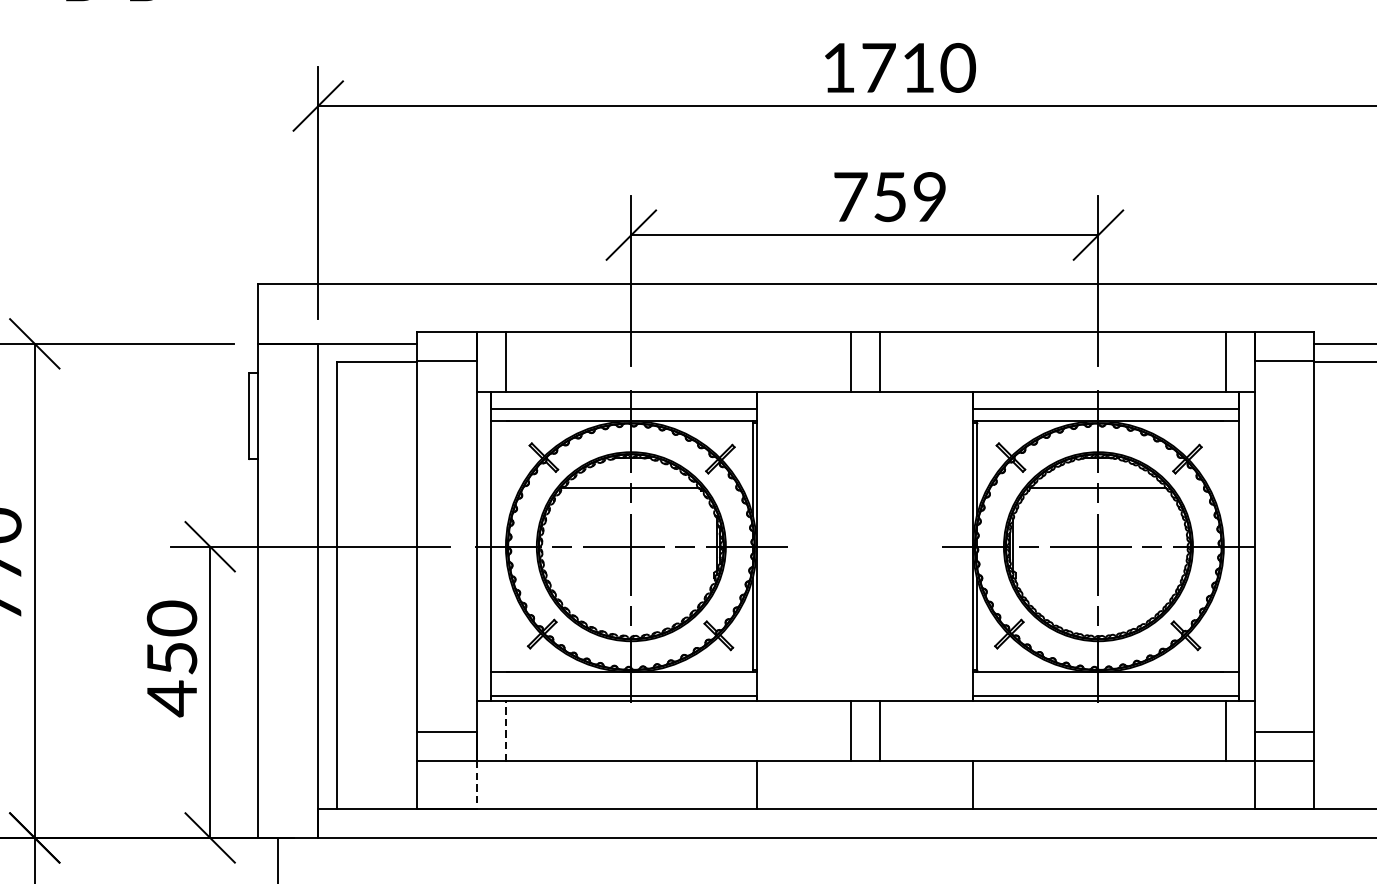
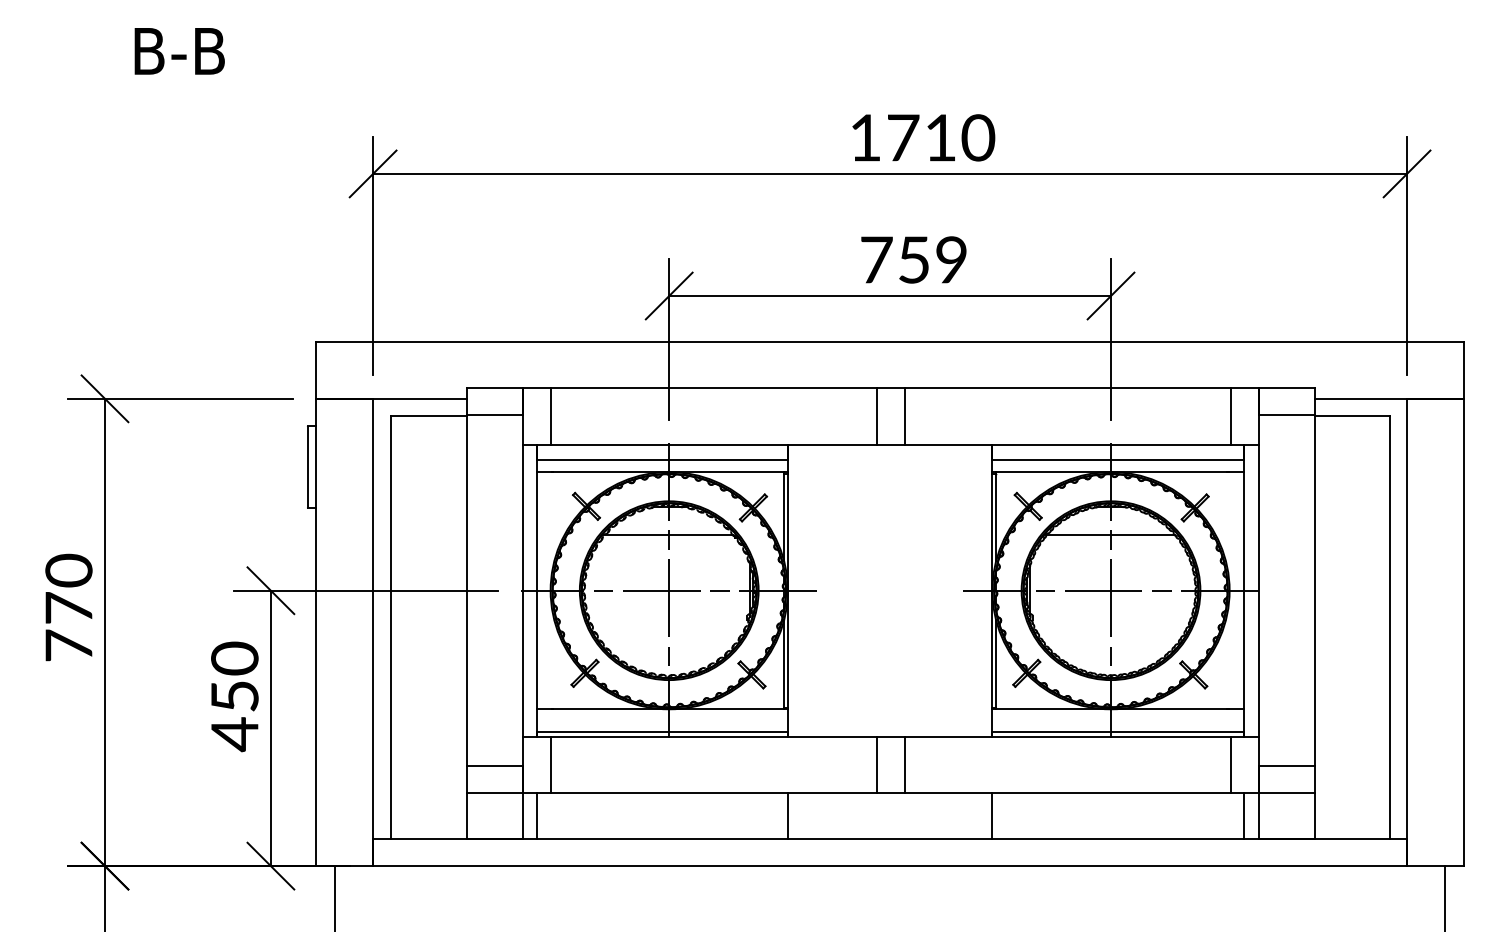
line: (505, 730) -> (550, 764), dashed -> solid
line: (491, 784) -> (536, 815), added
line: (1238, 784) -> (1243, 815), added
line: (477, 785) -> (523, 816), dashed -> solid

